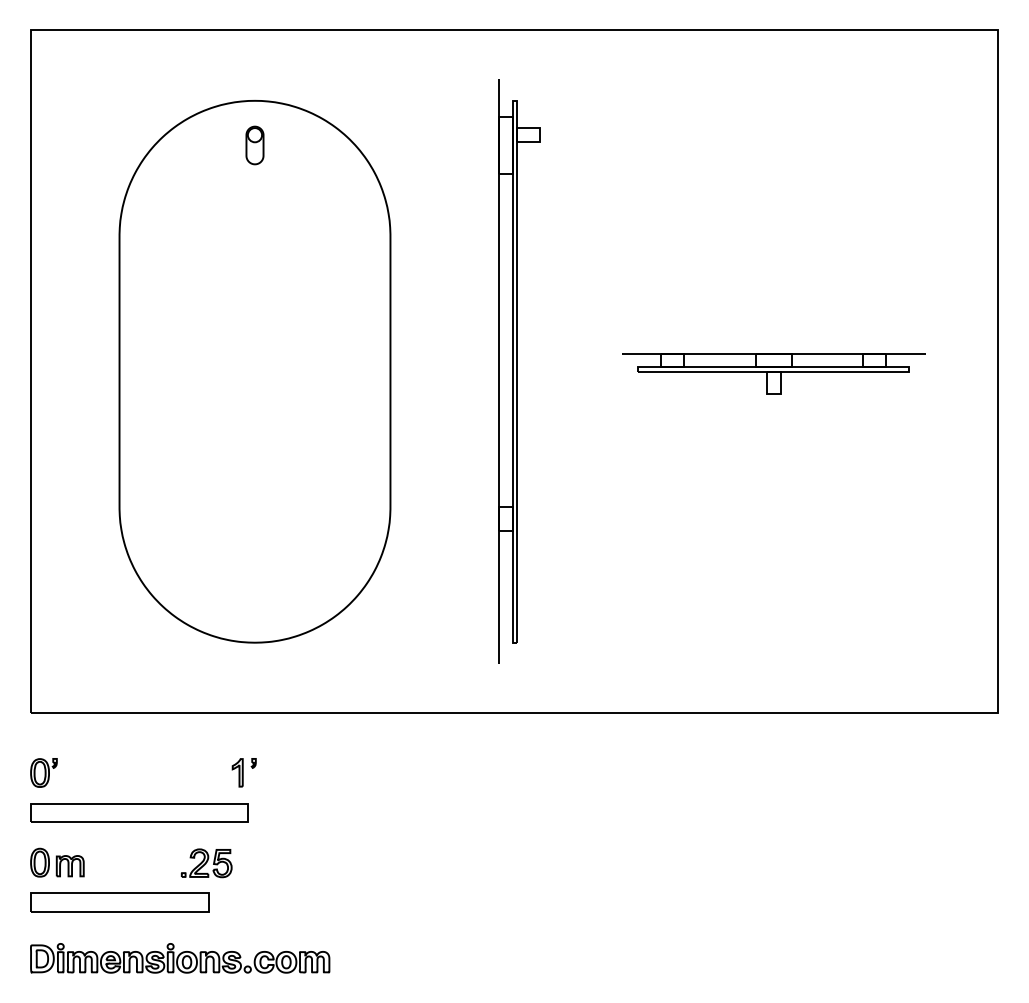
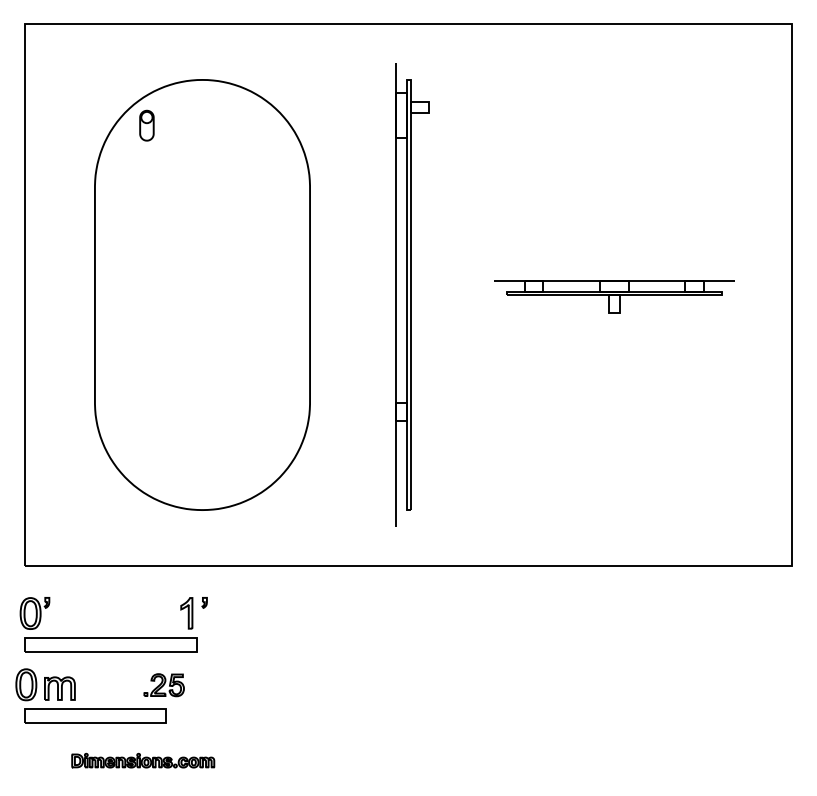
part: (254, 145) -> (146, 125), moved
part: (43, 772) -> (34, 613), size x1.4
part: (243, 772) -> (193, 613), size x1.4
part: (57, 862) -> (45, 684), size x1.4
part: (180, 958) -> (143, 760), size x0.6

